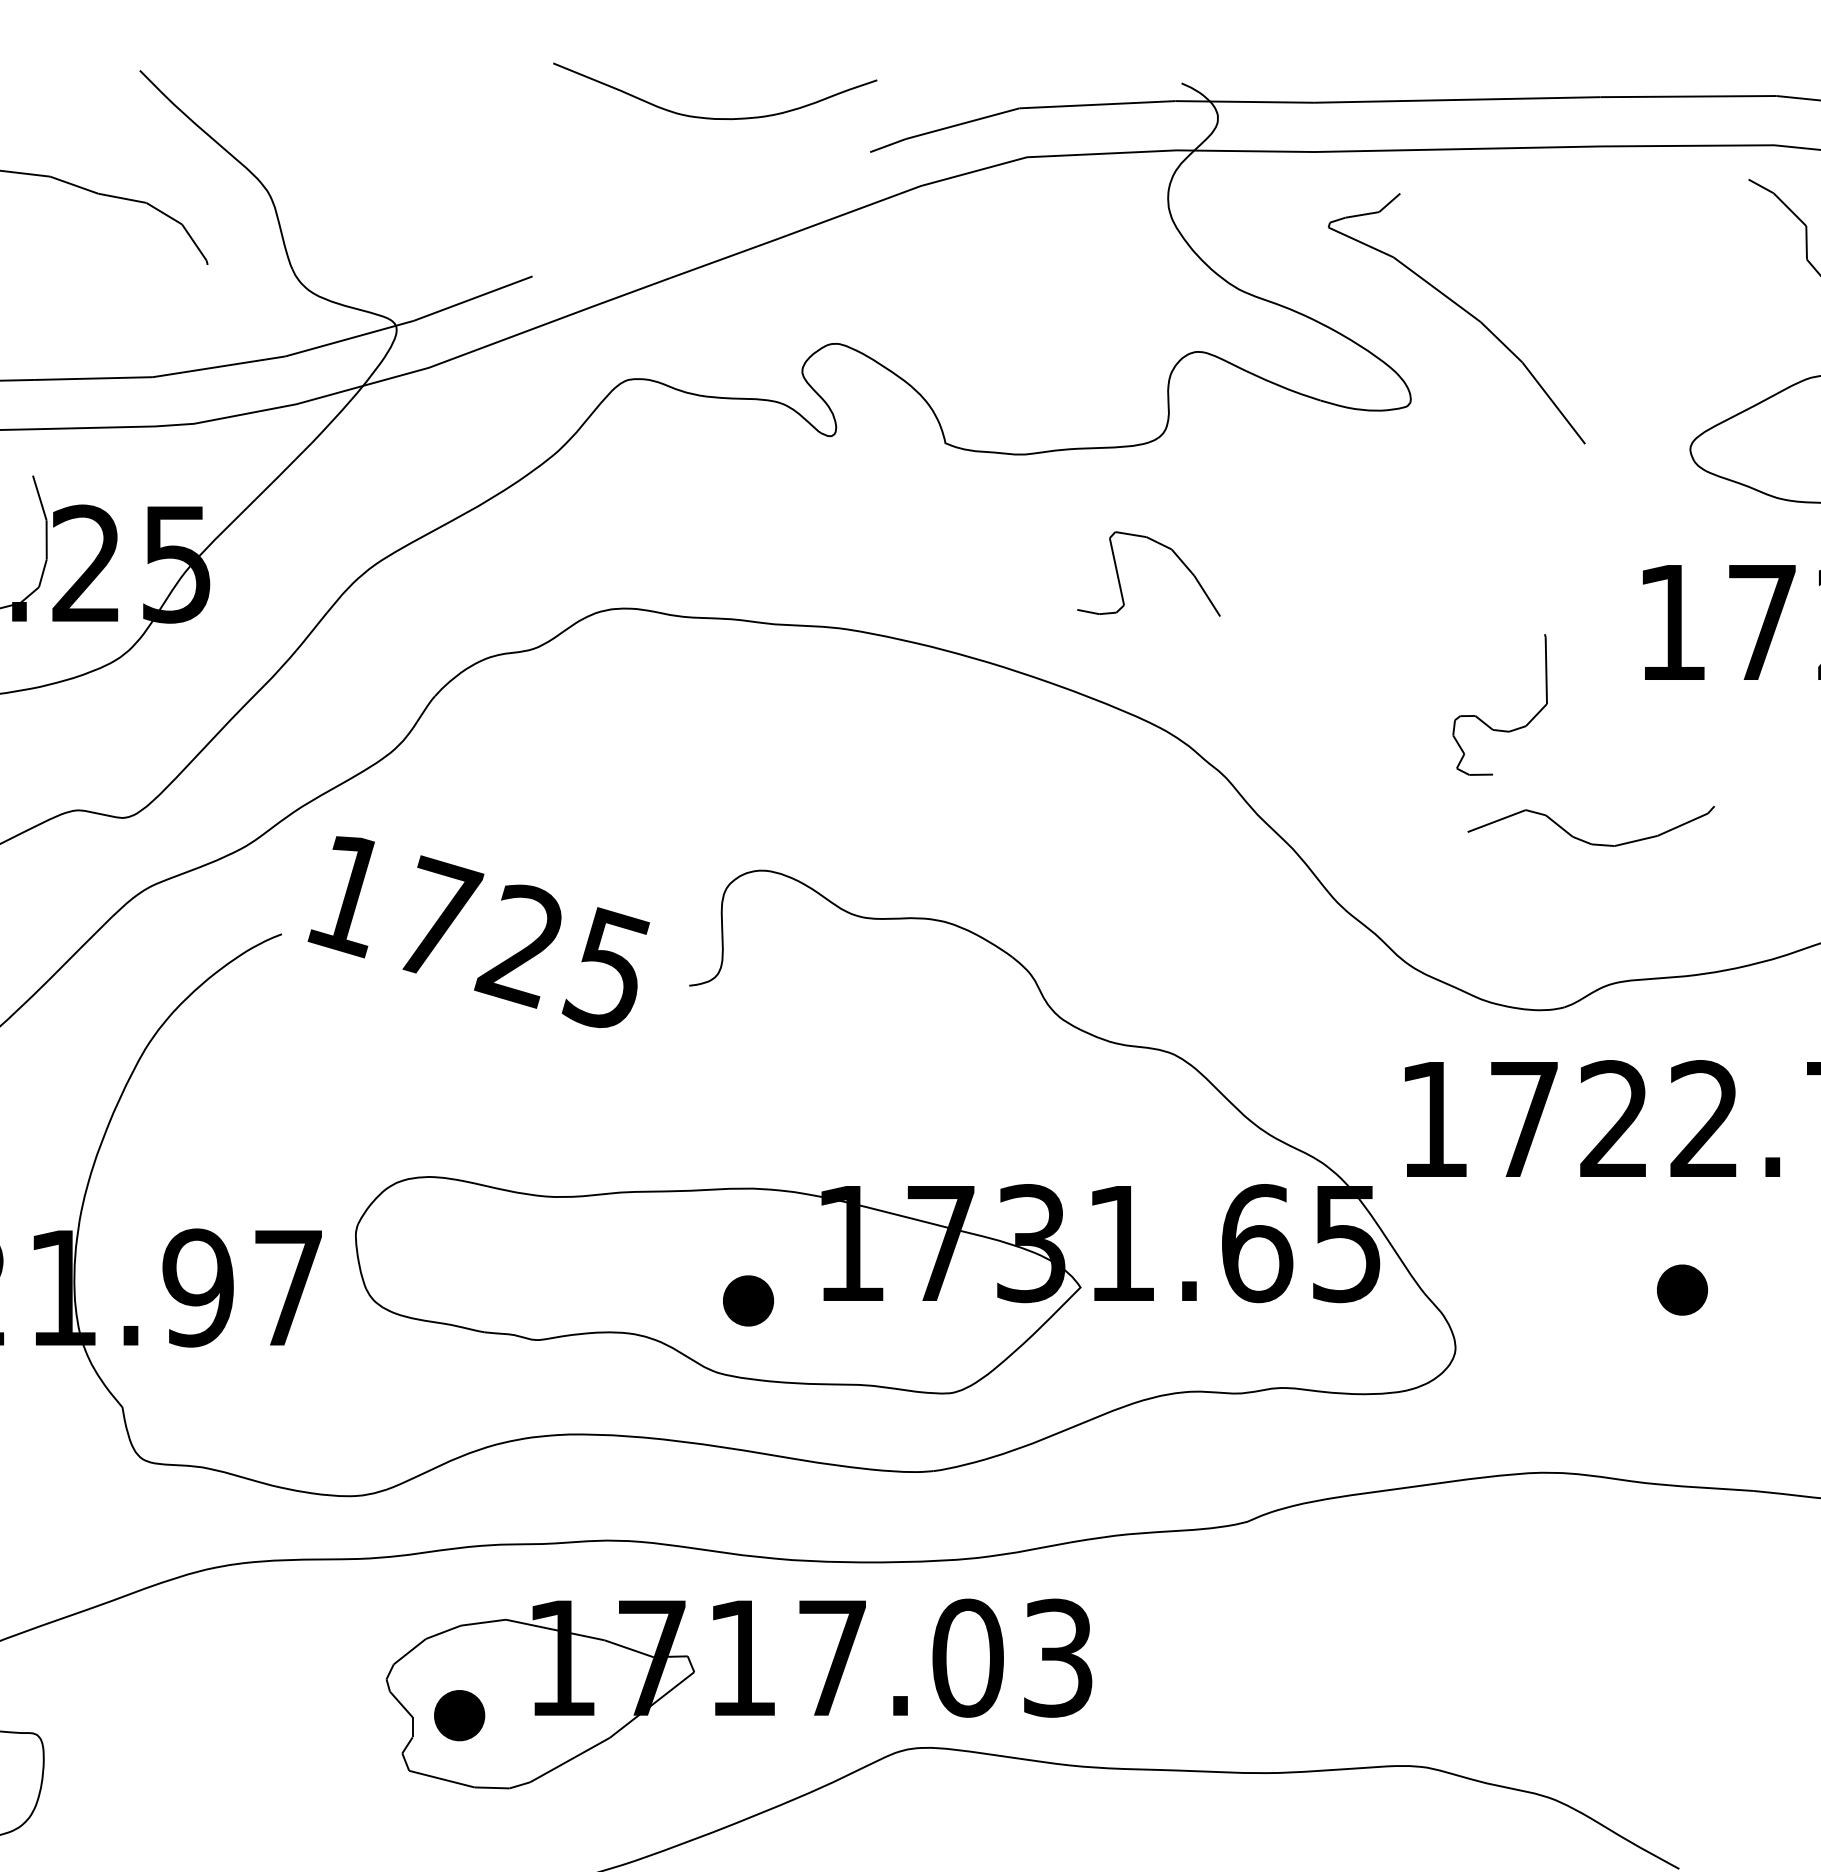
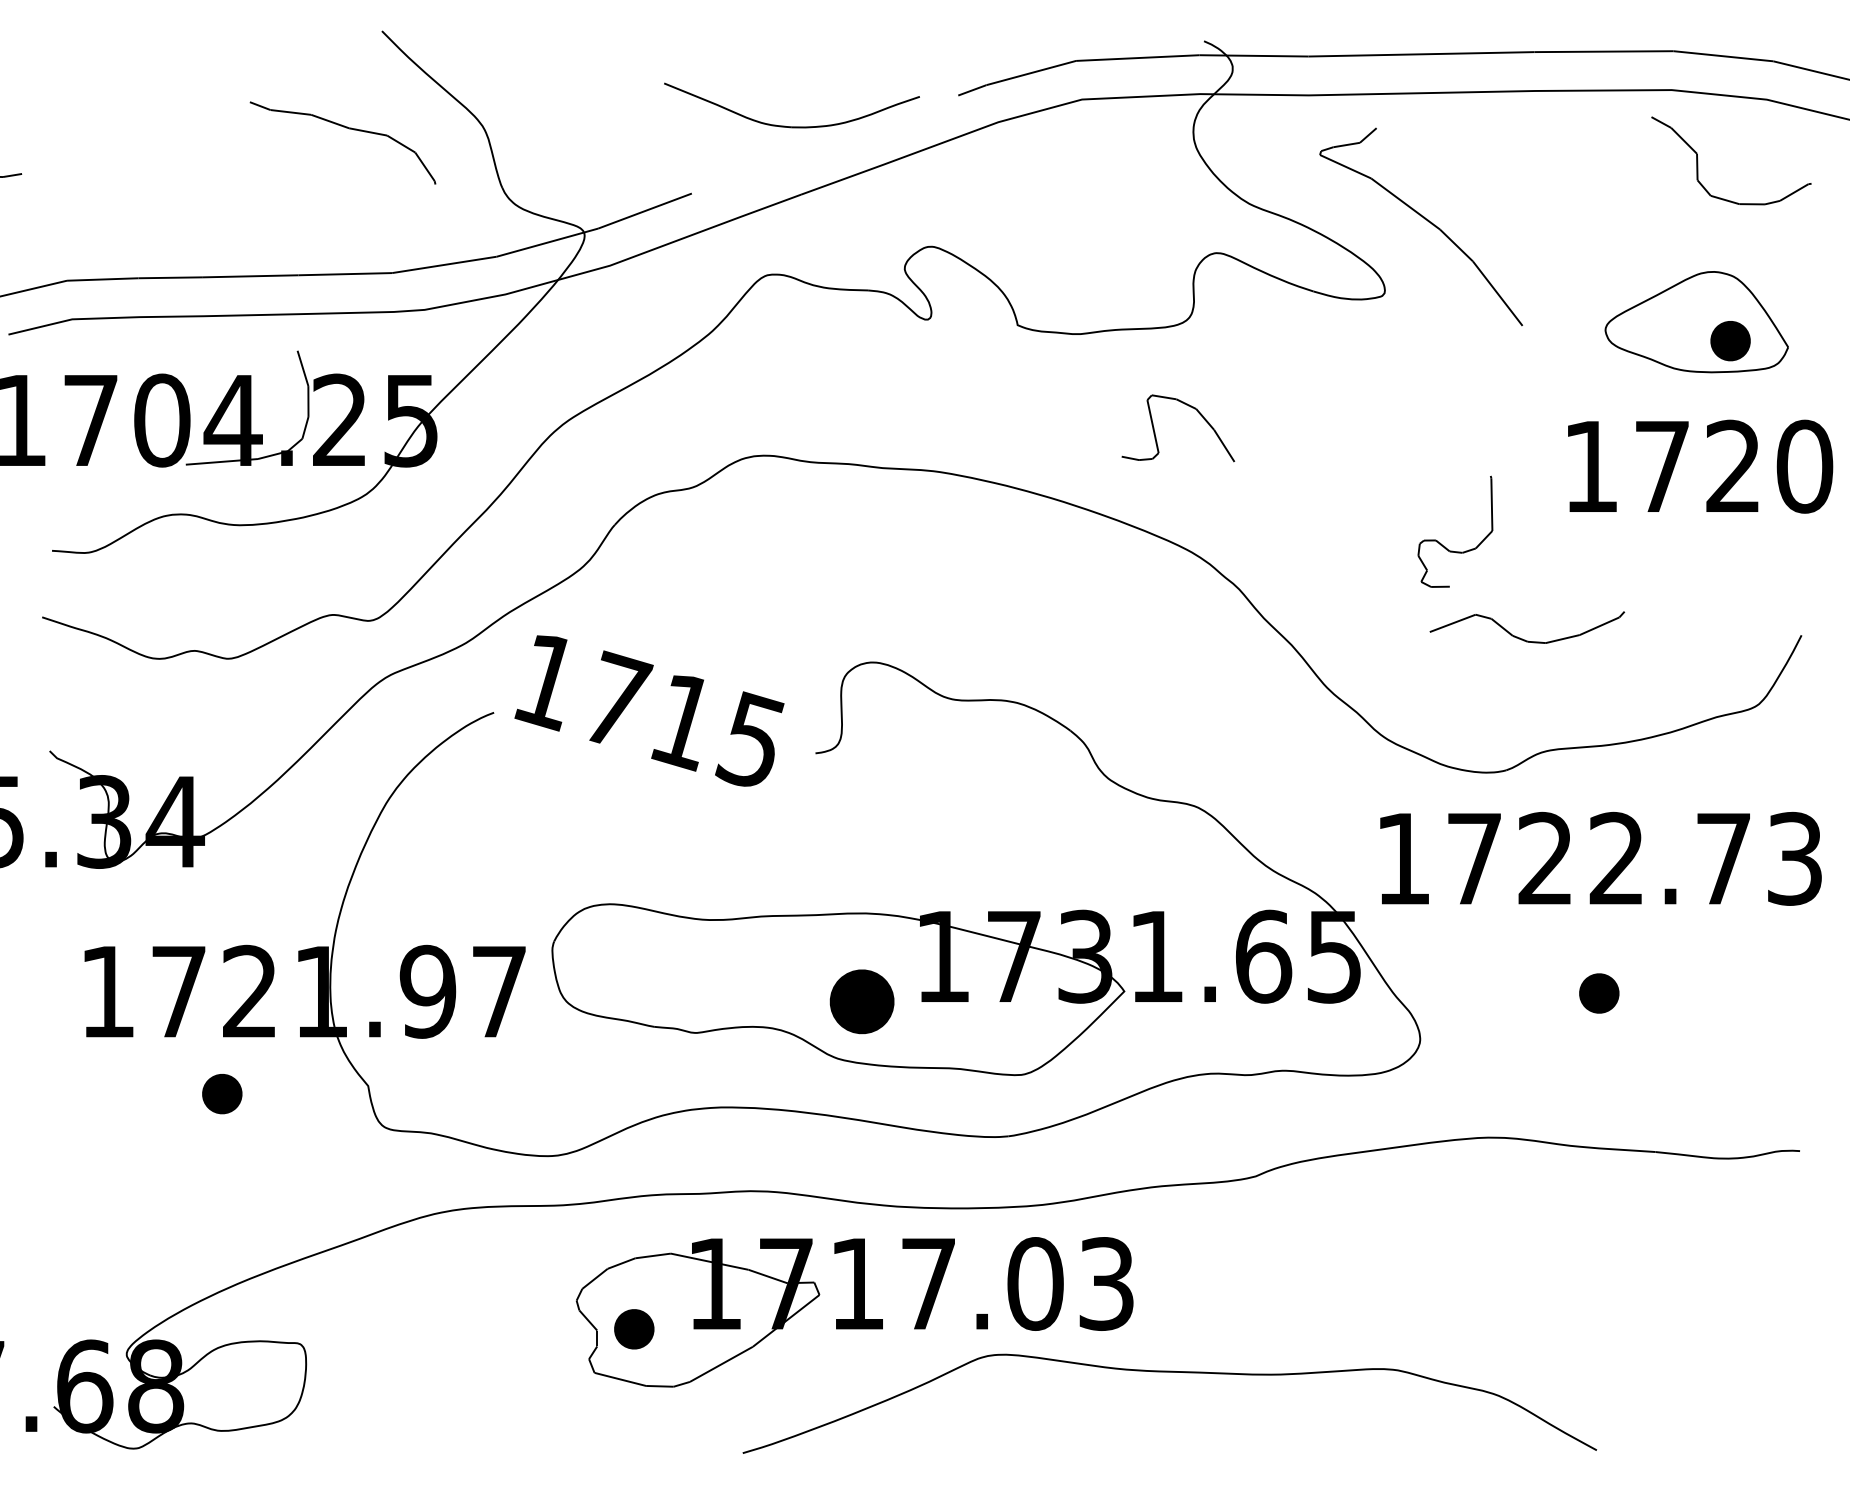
part: (706, 116) -> (785, 125), moved
text: (516, 946) -> (679, 722), 1725 -> 1715
part: (748, 1301) -> (862, 1002), size x1.6

